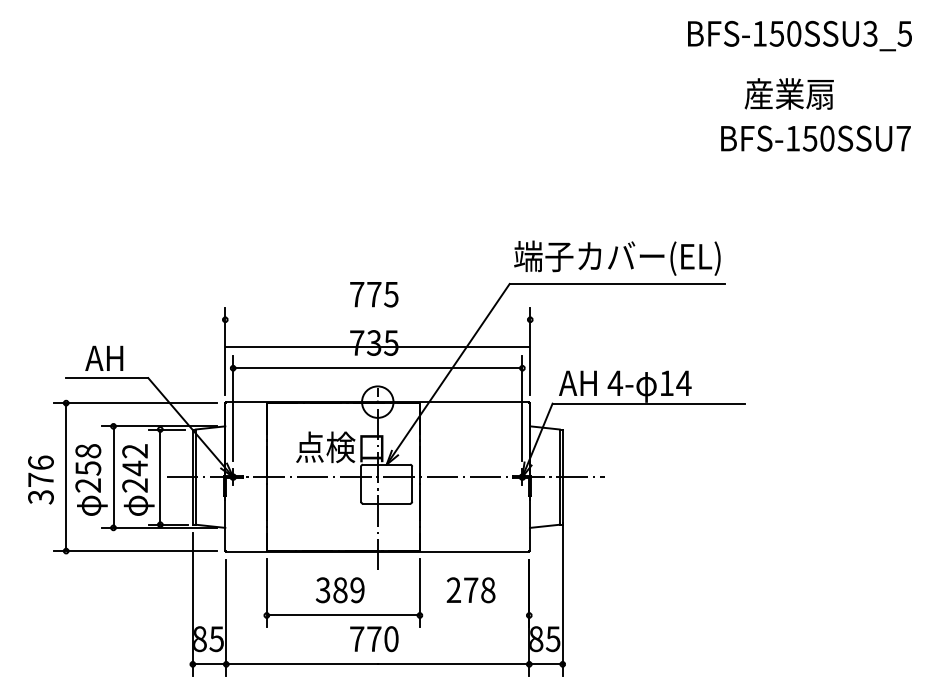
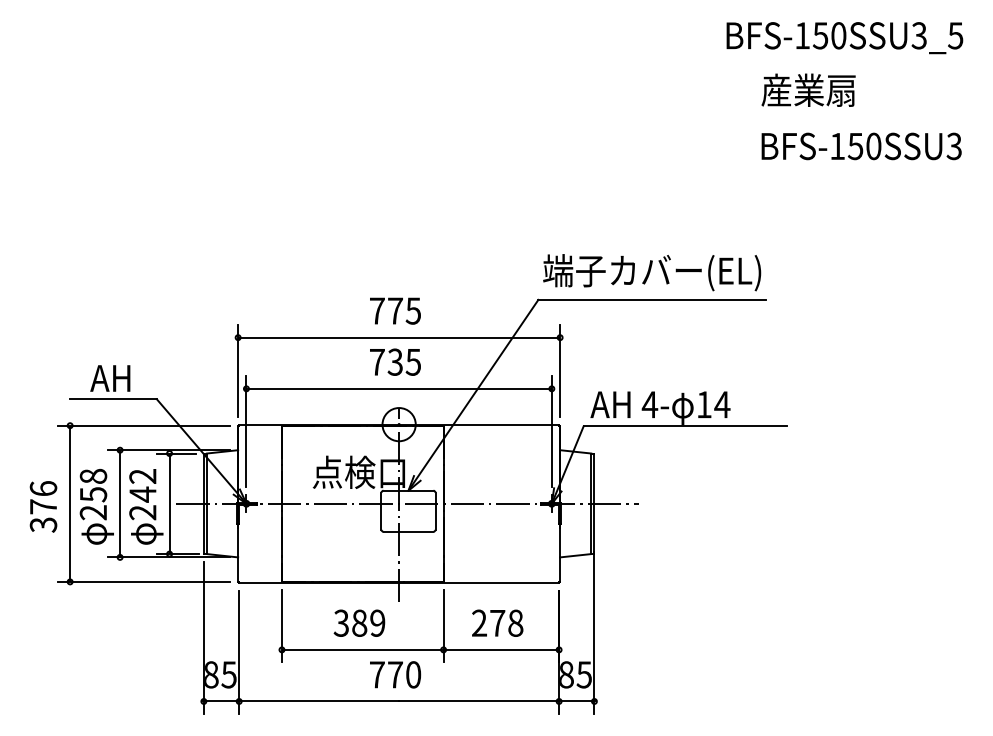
text: (789, 93) -> (808, 89), moved
text: (902, 138) -> (953, 146), BFS-150SSU7 -> BFS-150SSU3
line: (377, 347) -> (398, 337), moved
line: (474, 615) -> (501, 649), added

